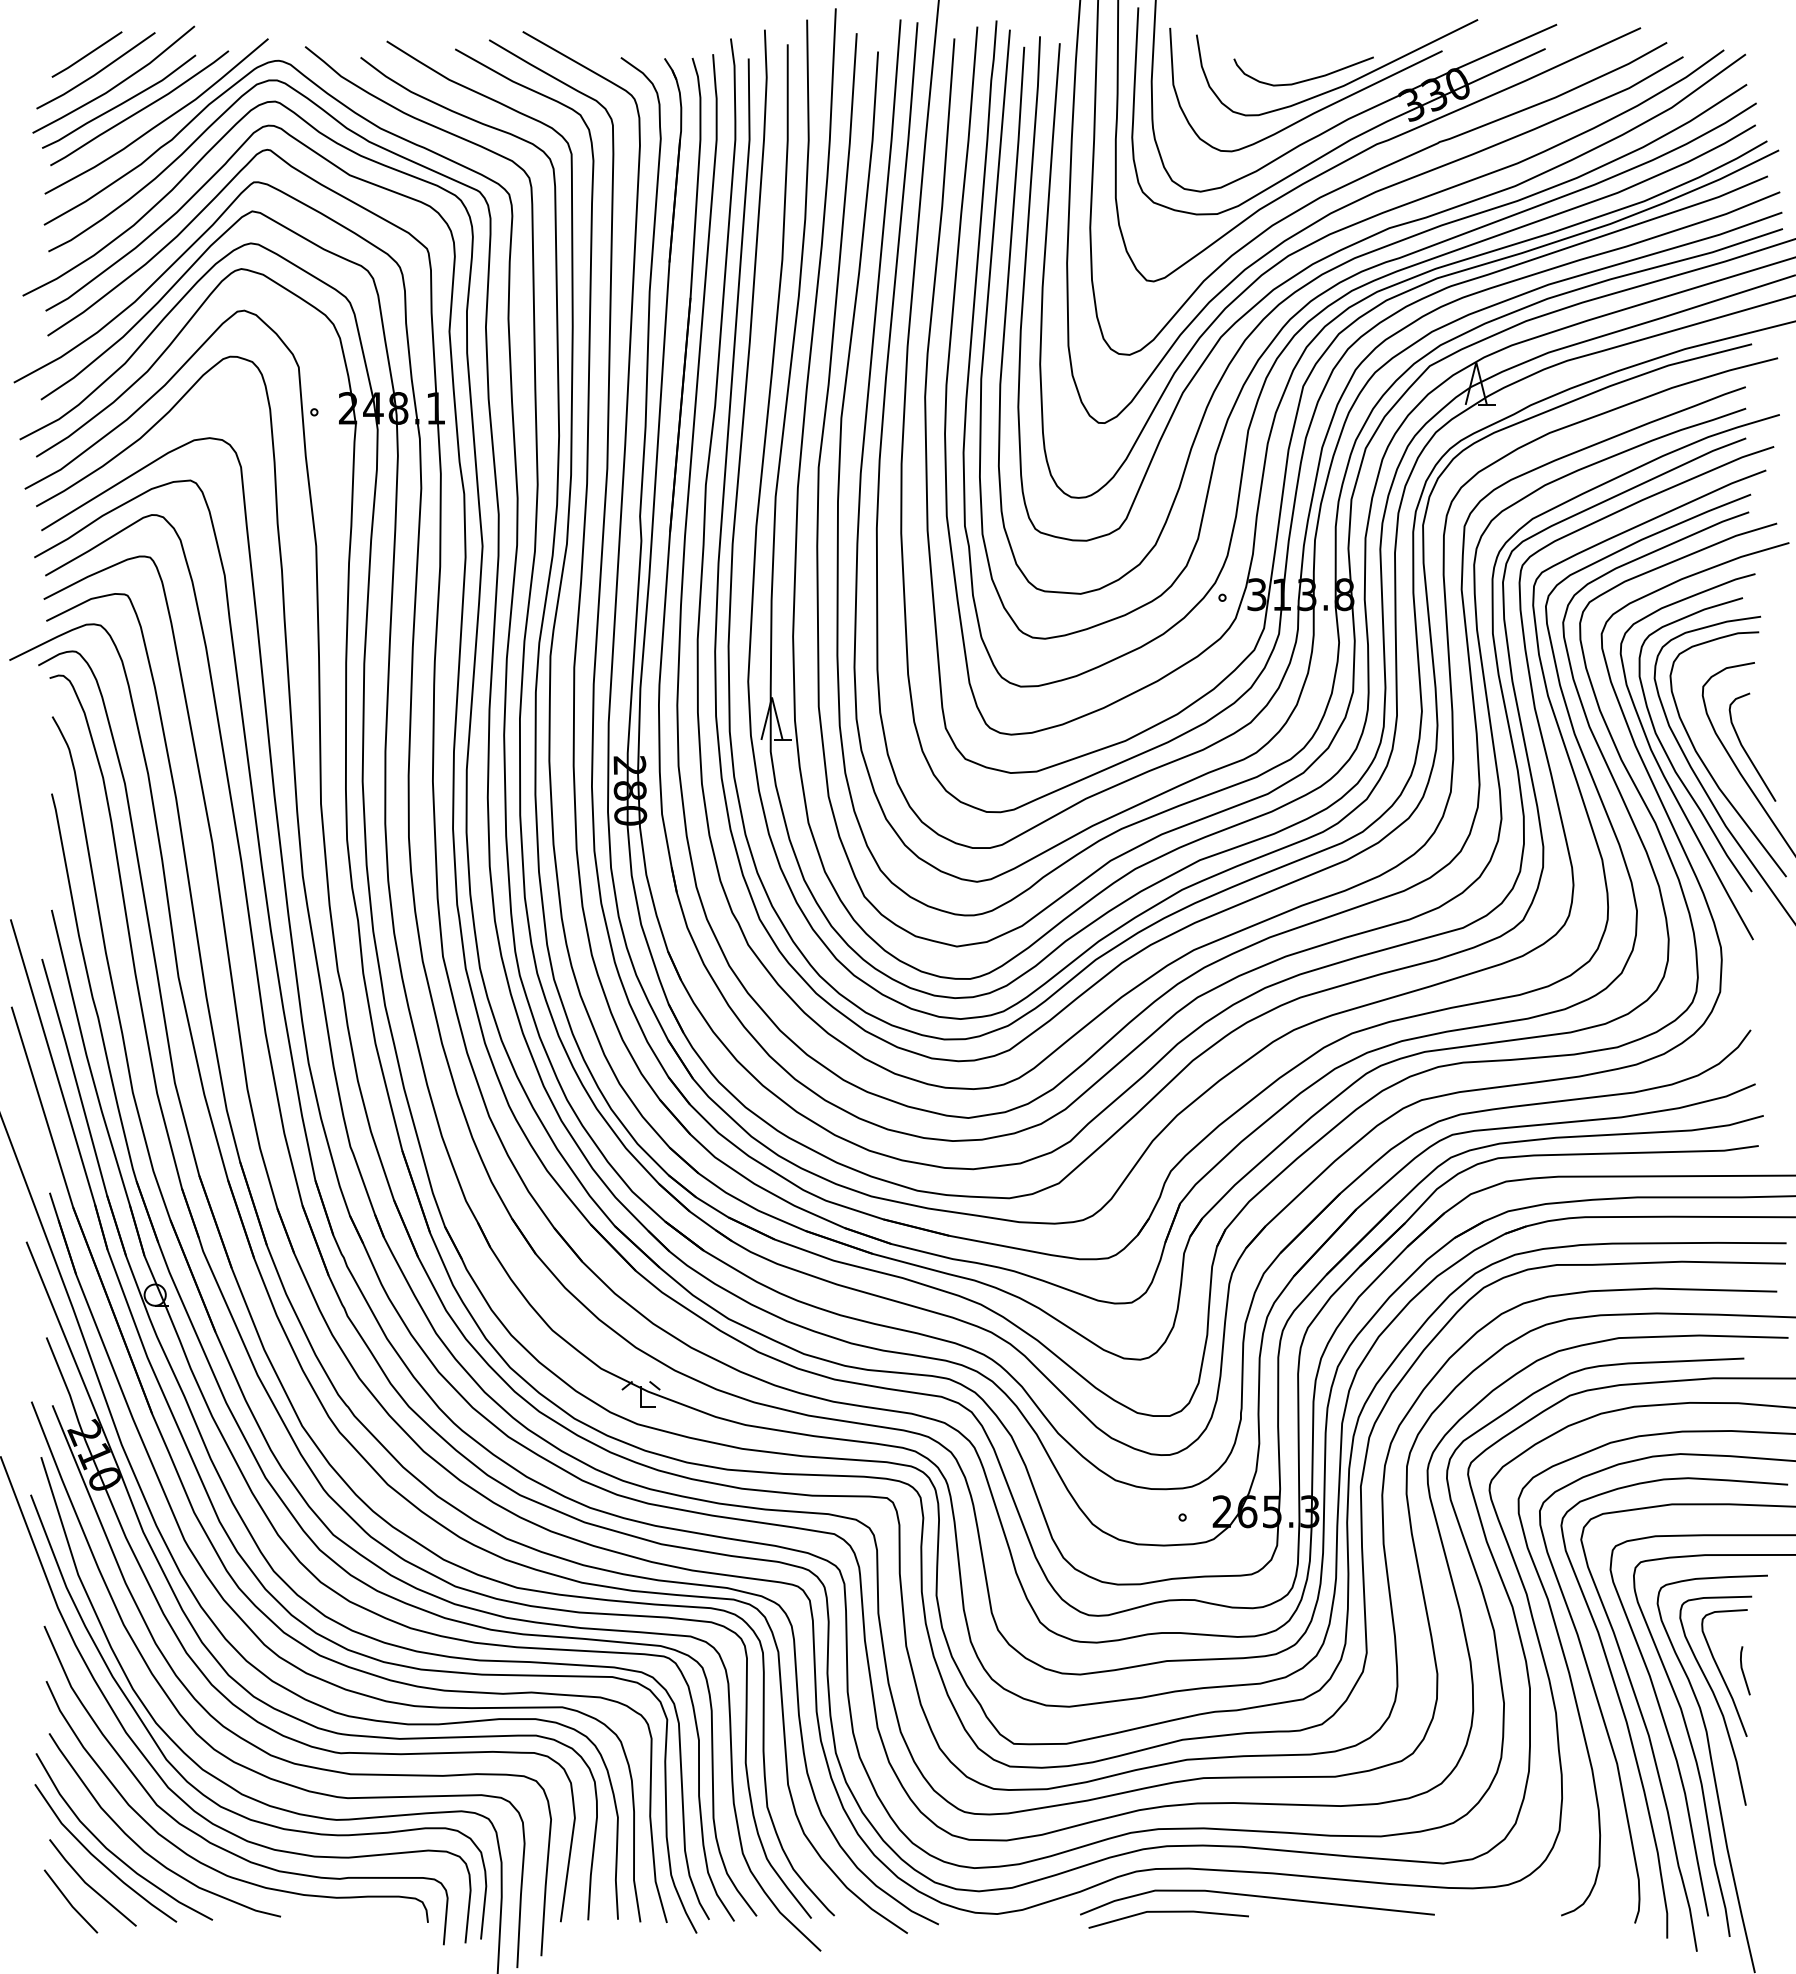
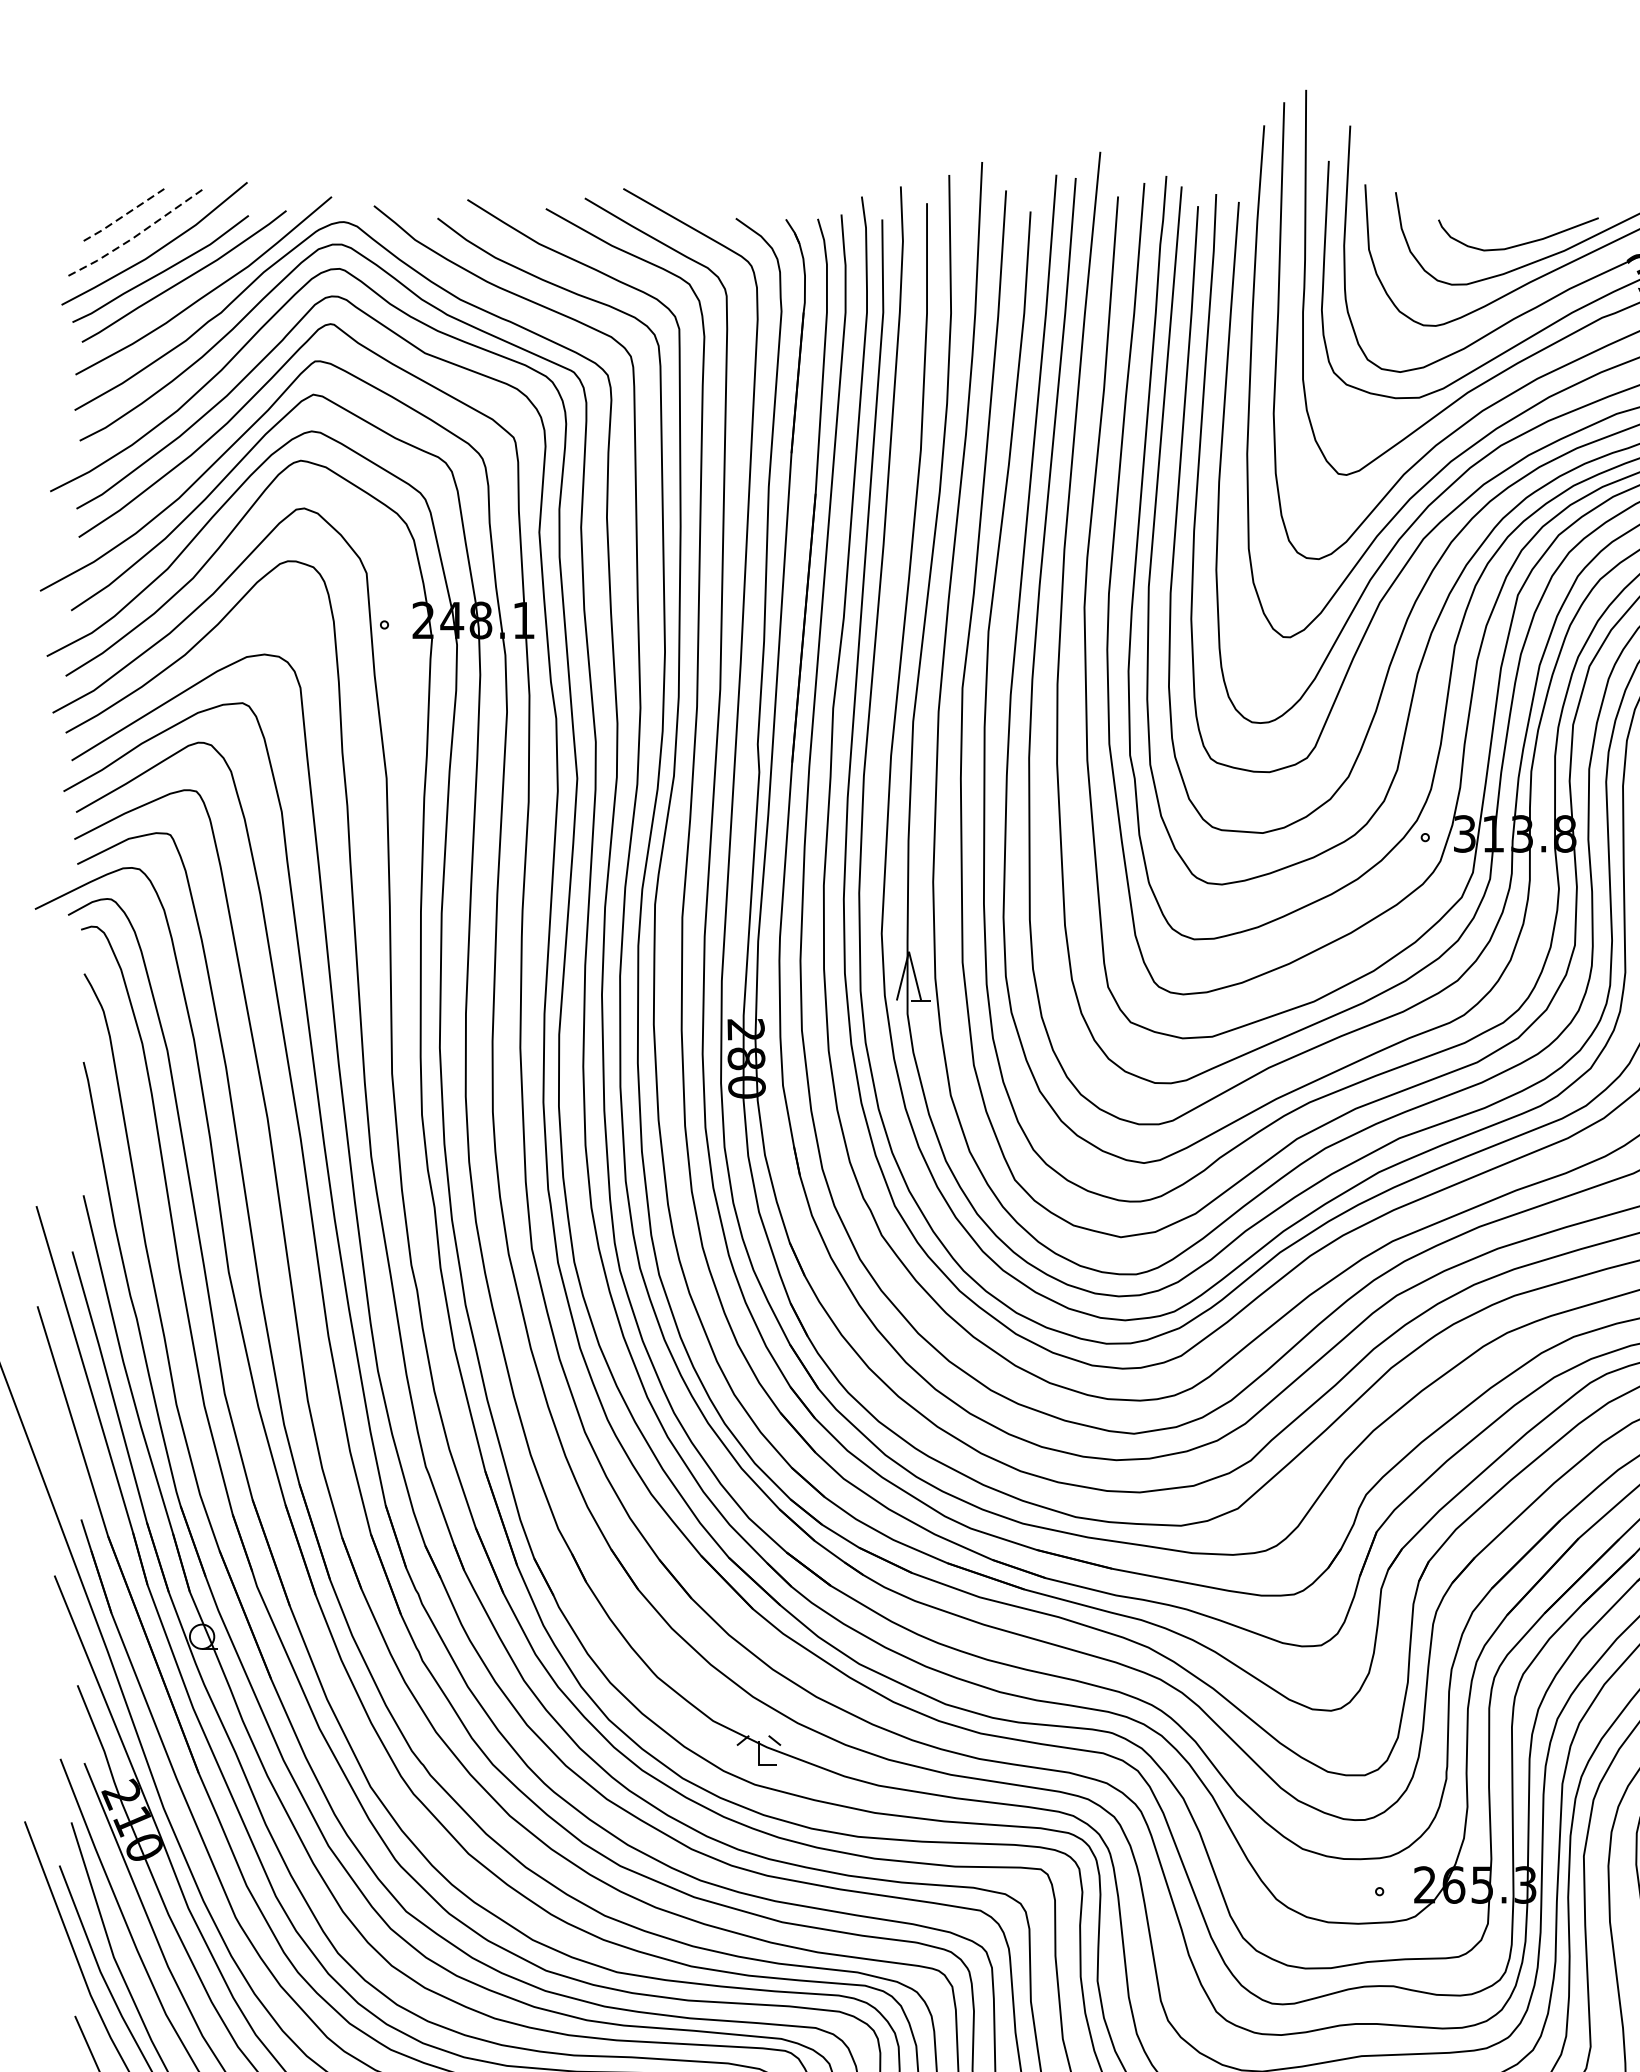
line: (86, 55) -> (123, 216), solid -> dashed
line: (95, 74) -> (133, 237), solid -> dashed

